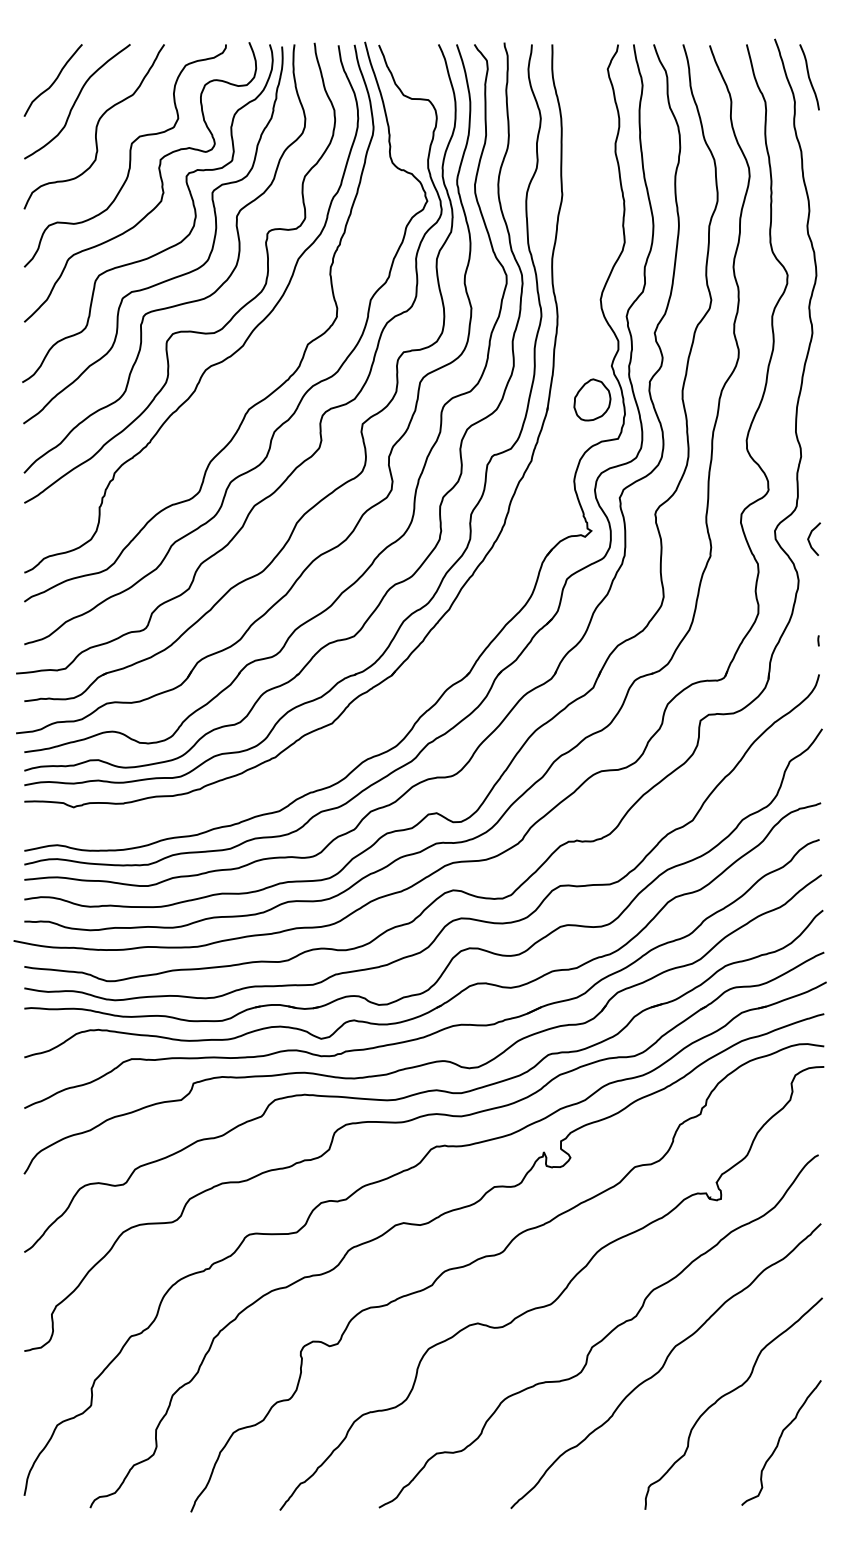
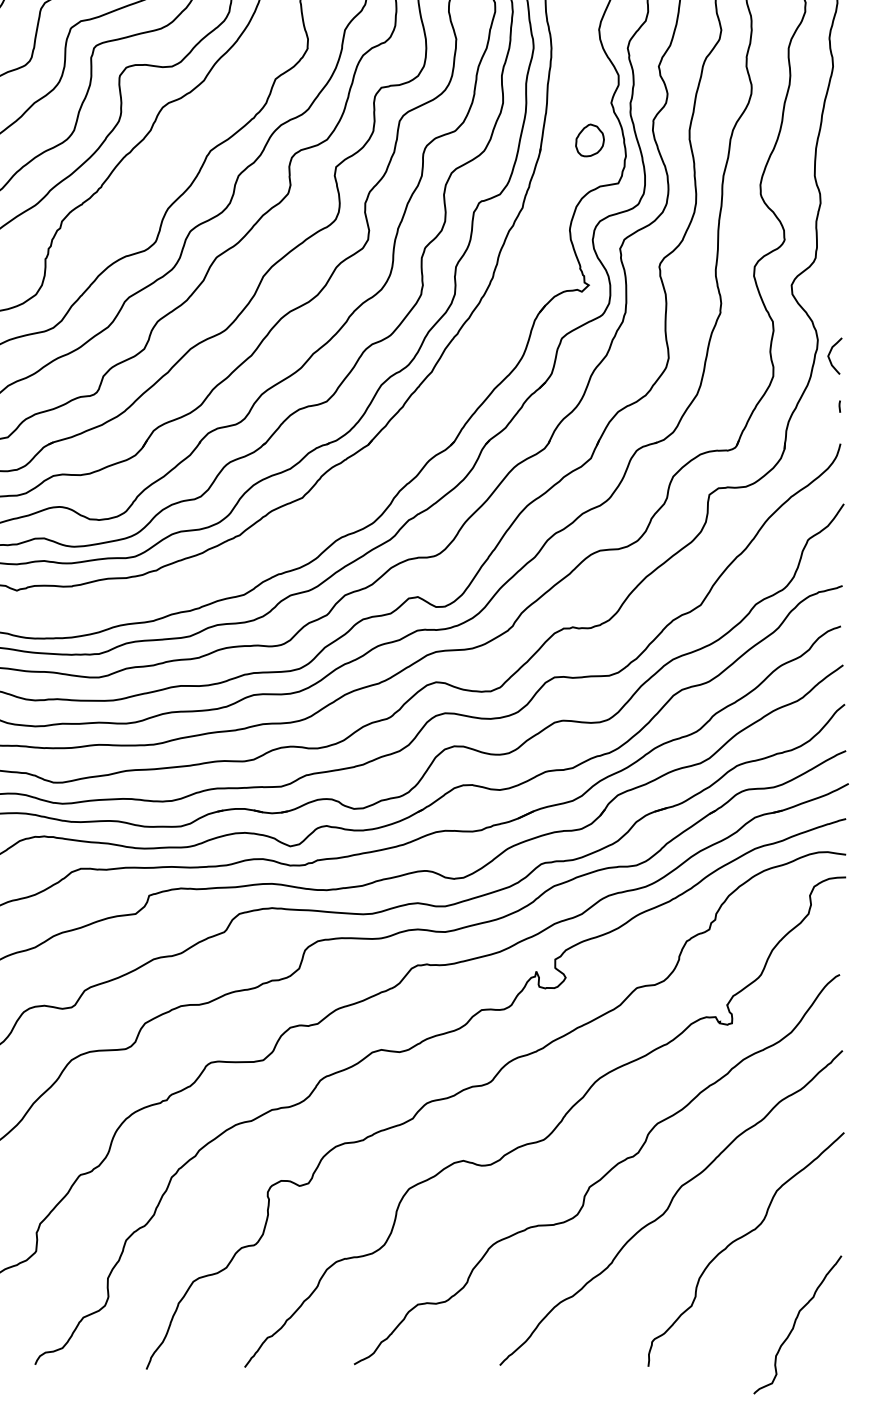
part: (592, 399) -> (590, 139), size x0.7
curve: (810, 536) -> (830, 353), moved
curve: (779, 1442) -> (795, 1324), moved

